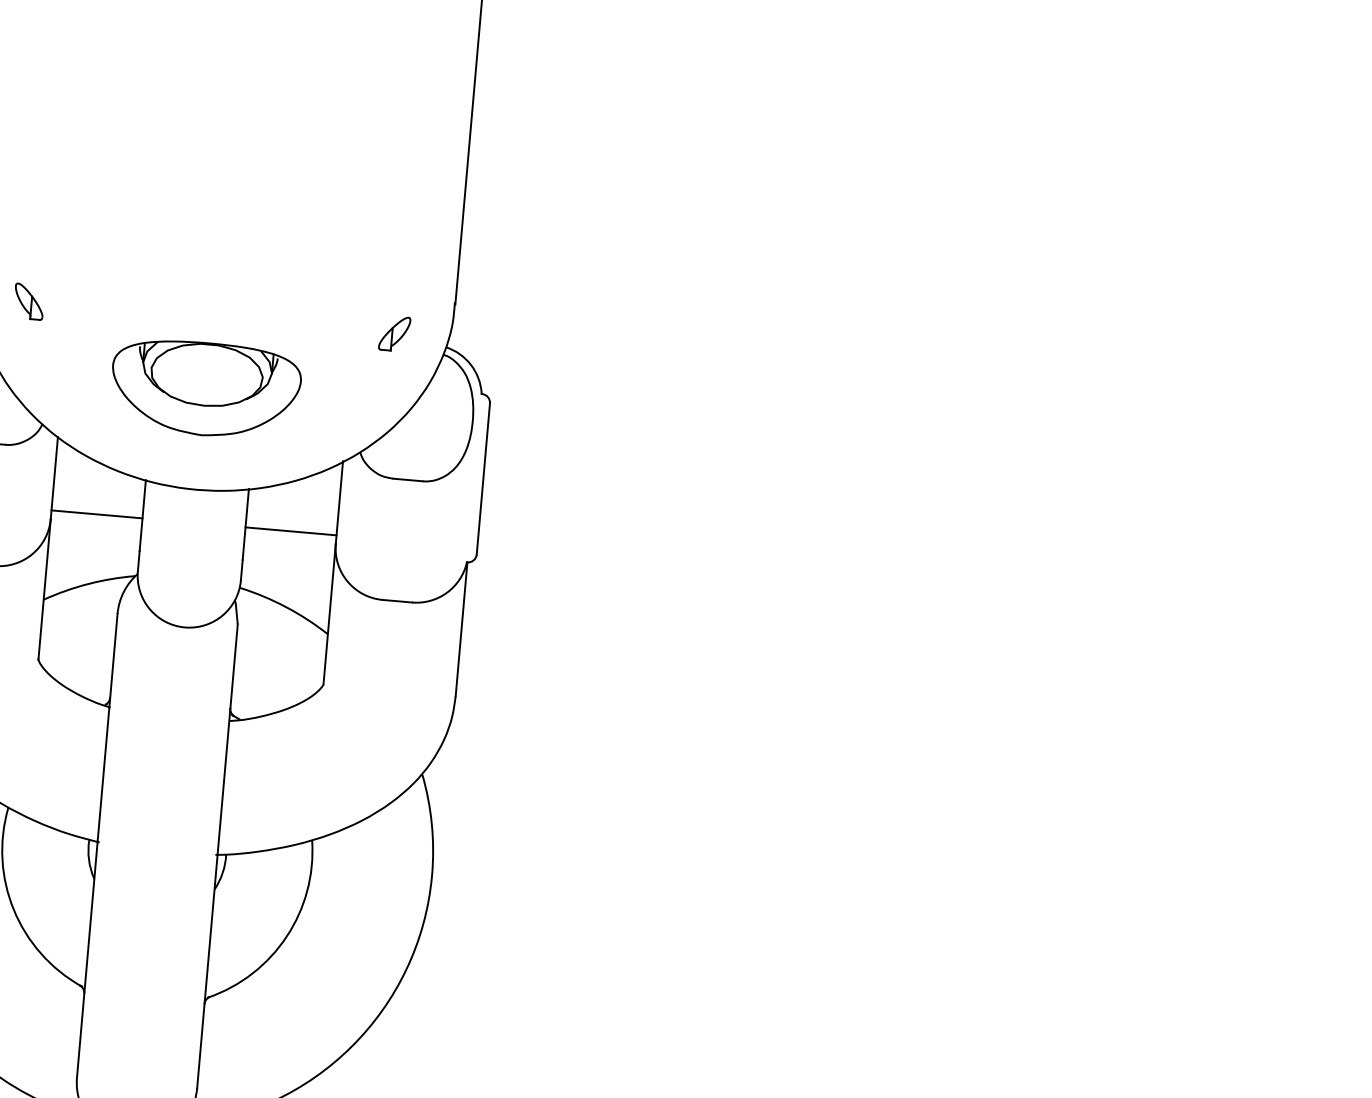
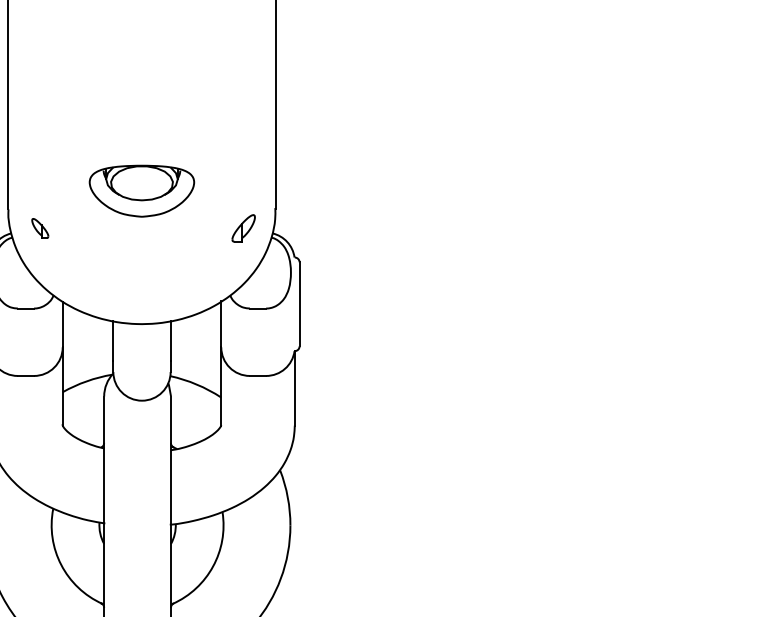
part: (394, 333) -> (243, 228), size x1.4
part: (204, 387) -> (141, 190), moved
line: (96, 514) -> (87, 342), removed
line: (290, 531) -> (195, 342), removed

